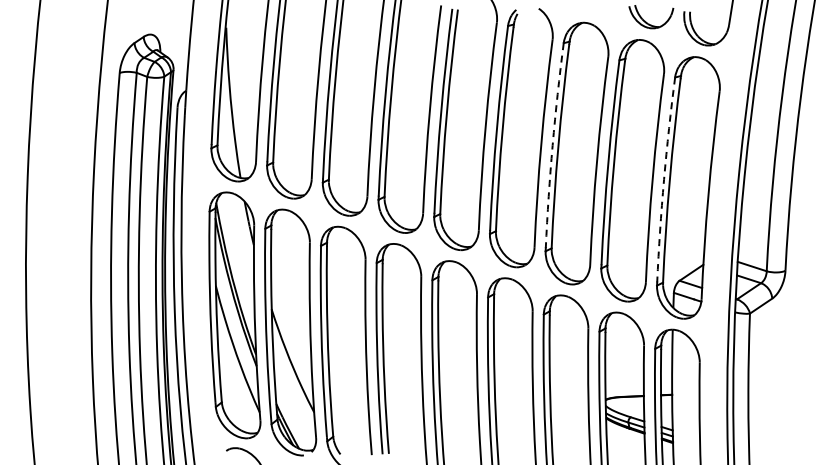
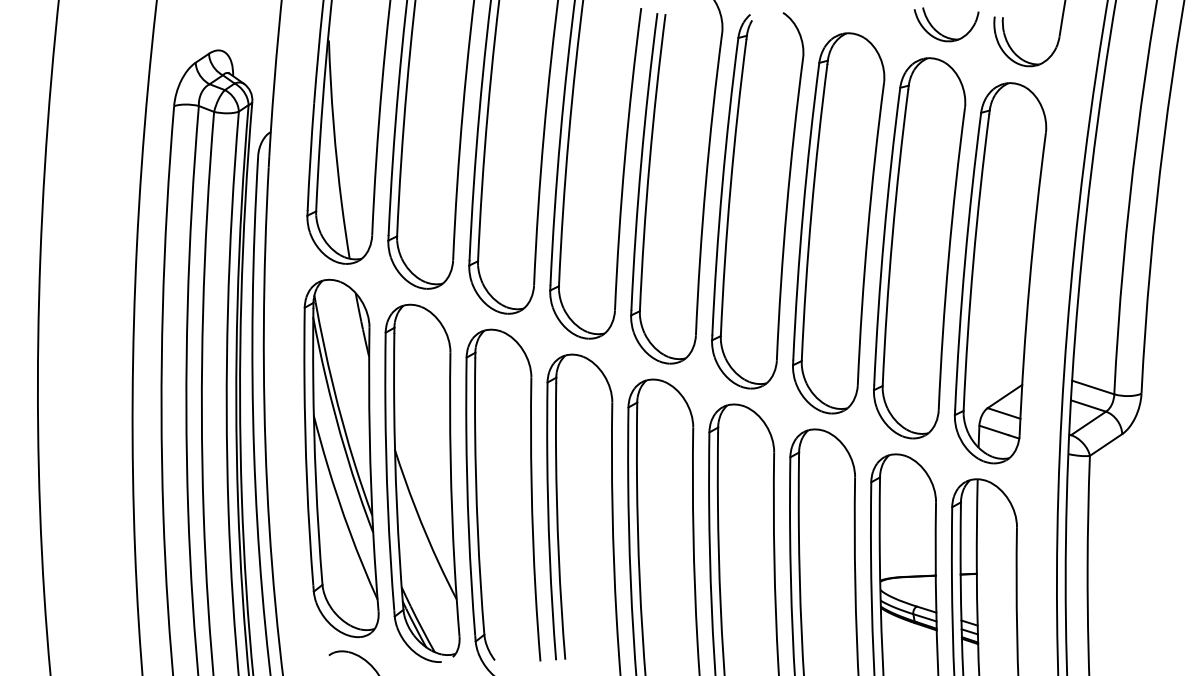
arc: (552, 145) -> (802, 211), dashed -> solid
arc: (664, 179) -> (965, 260), dashed -> solid

